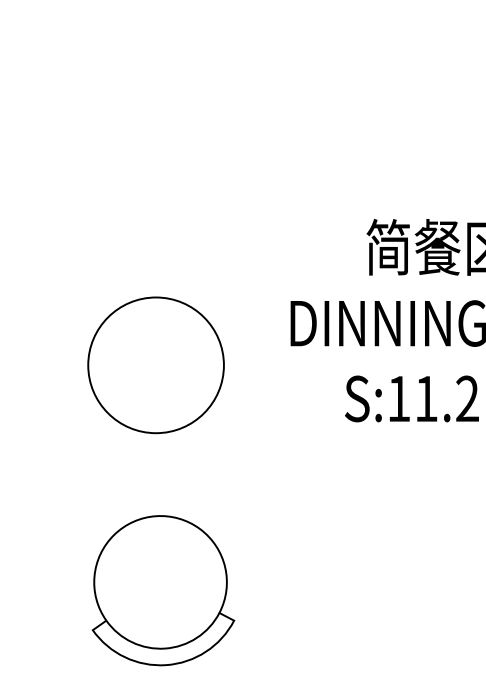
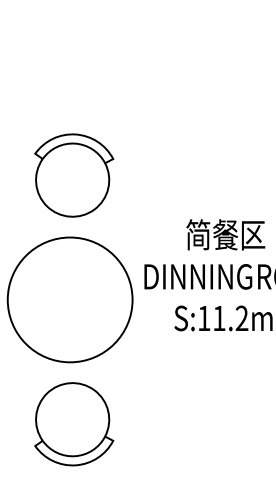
part: (163, 139) -> (74, 175), added
circle: (154, 364) -> (69, 299), size x1.67

